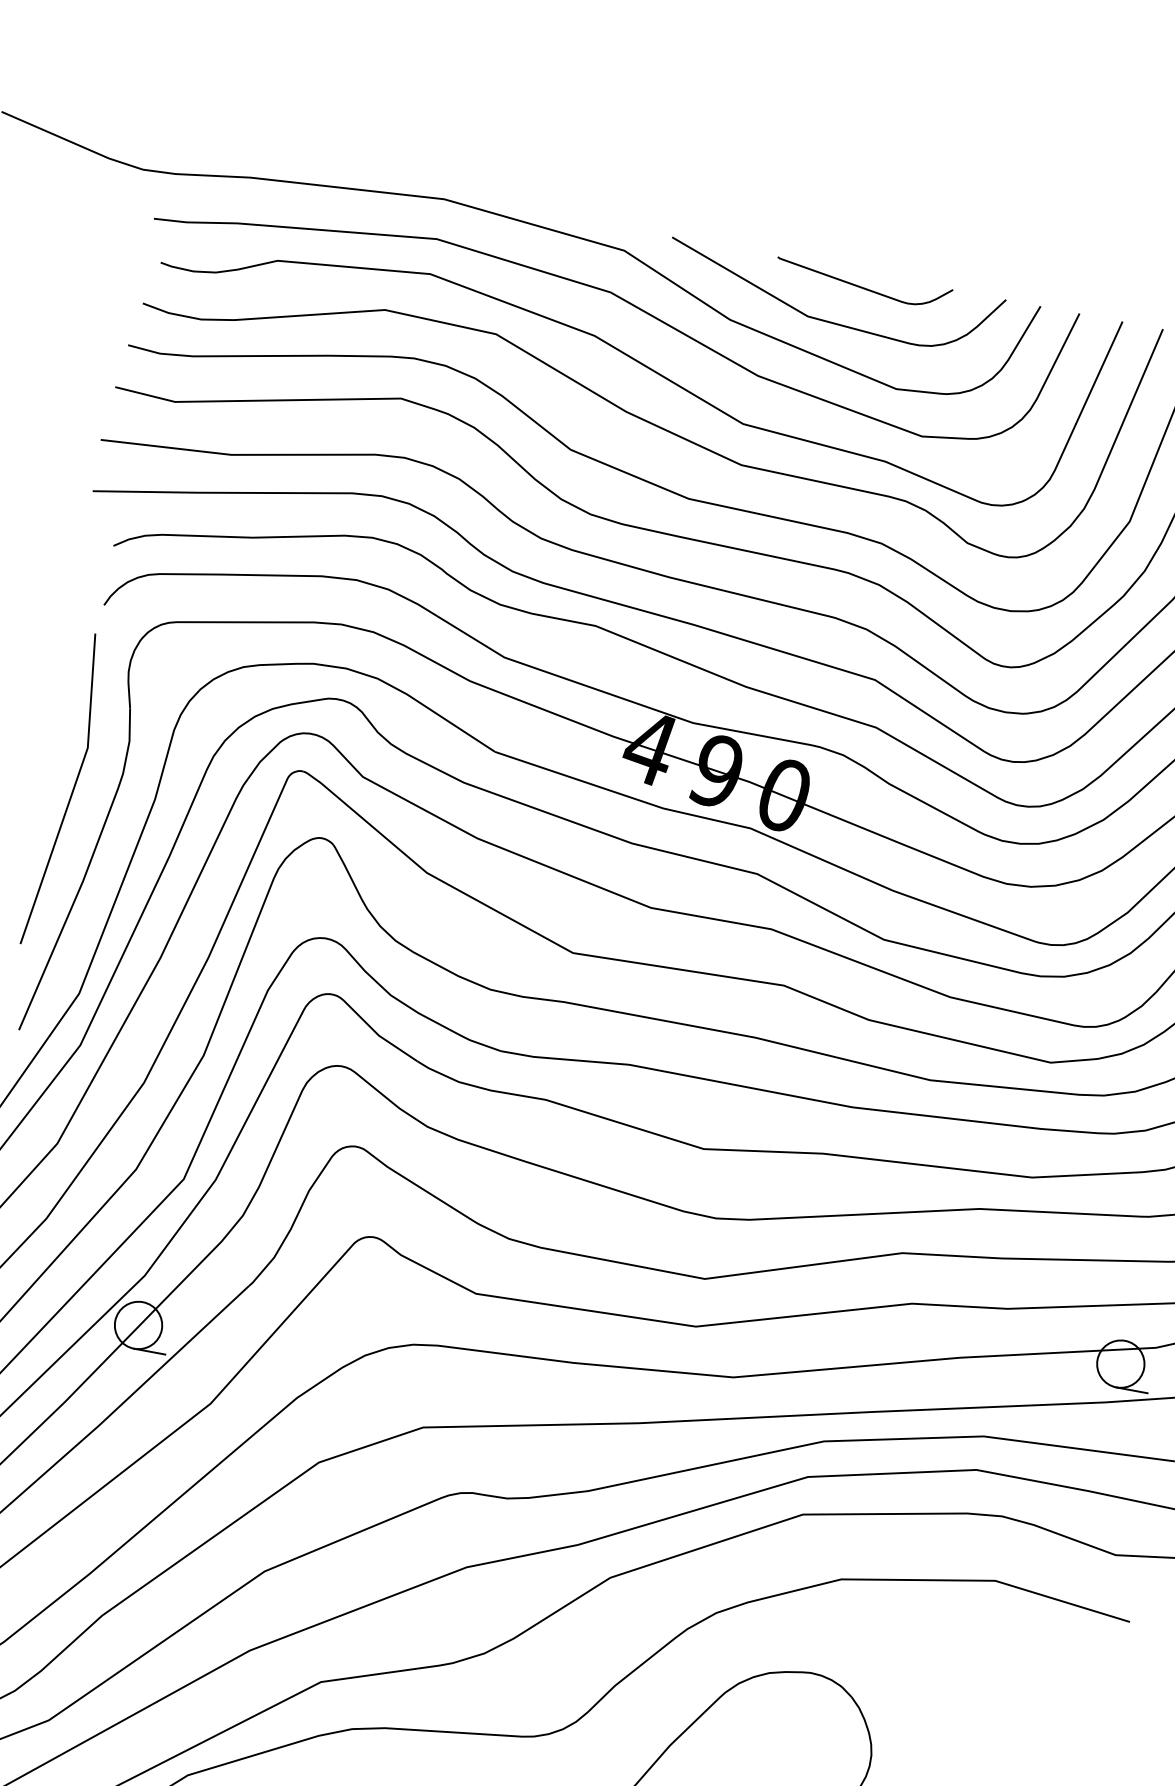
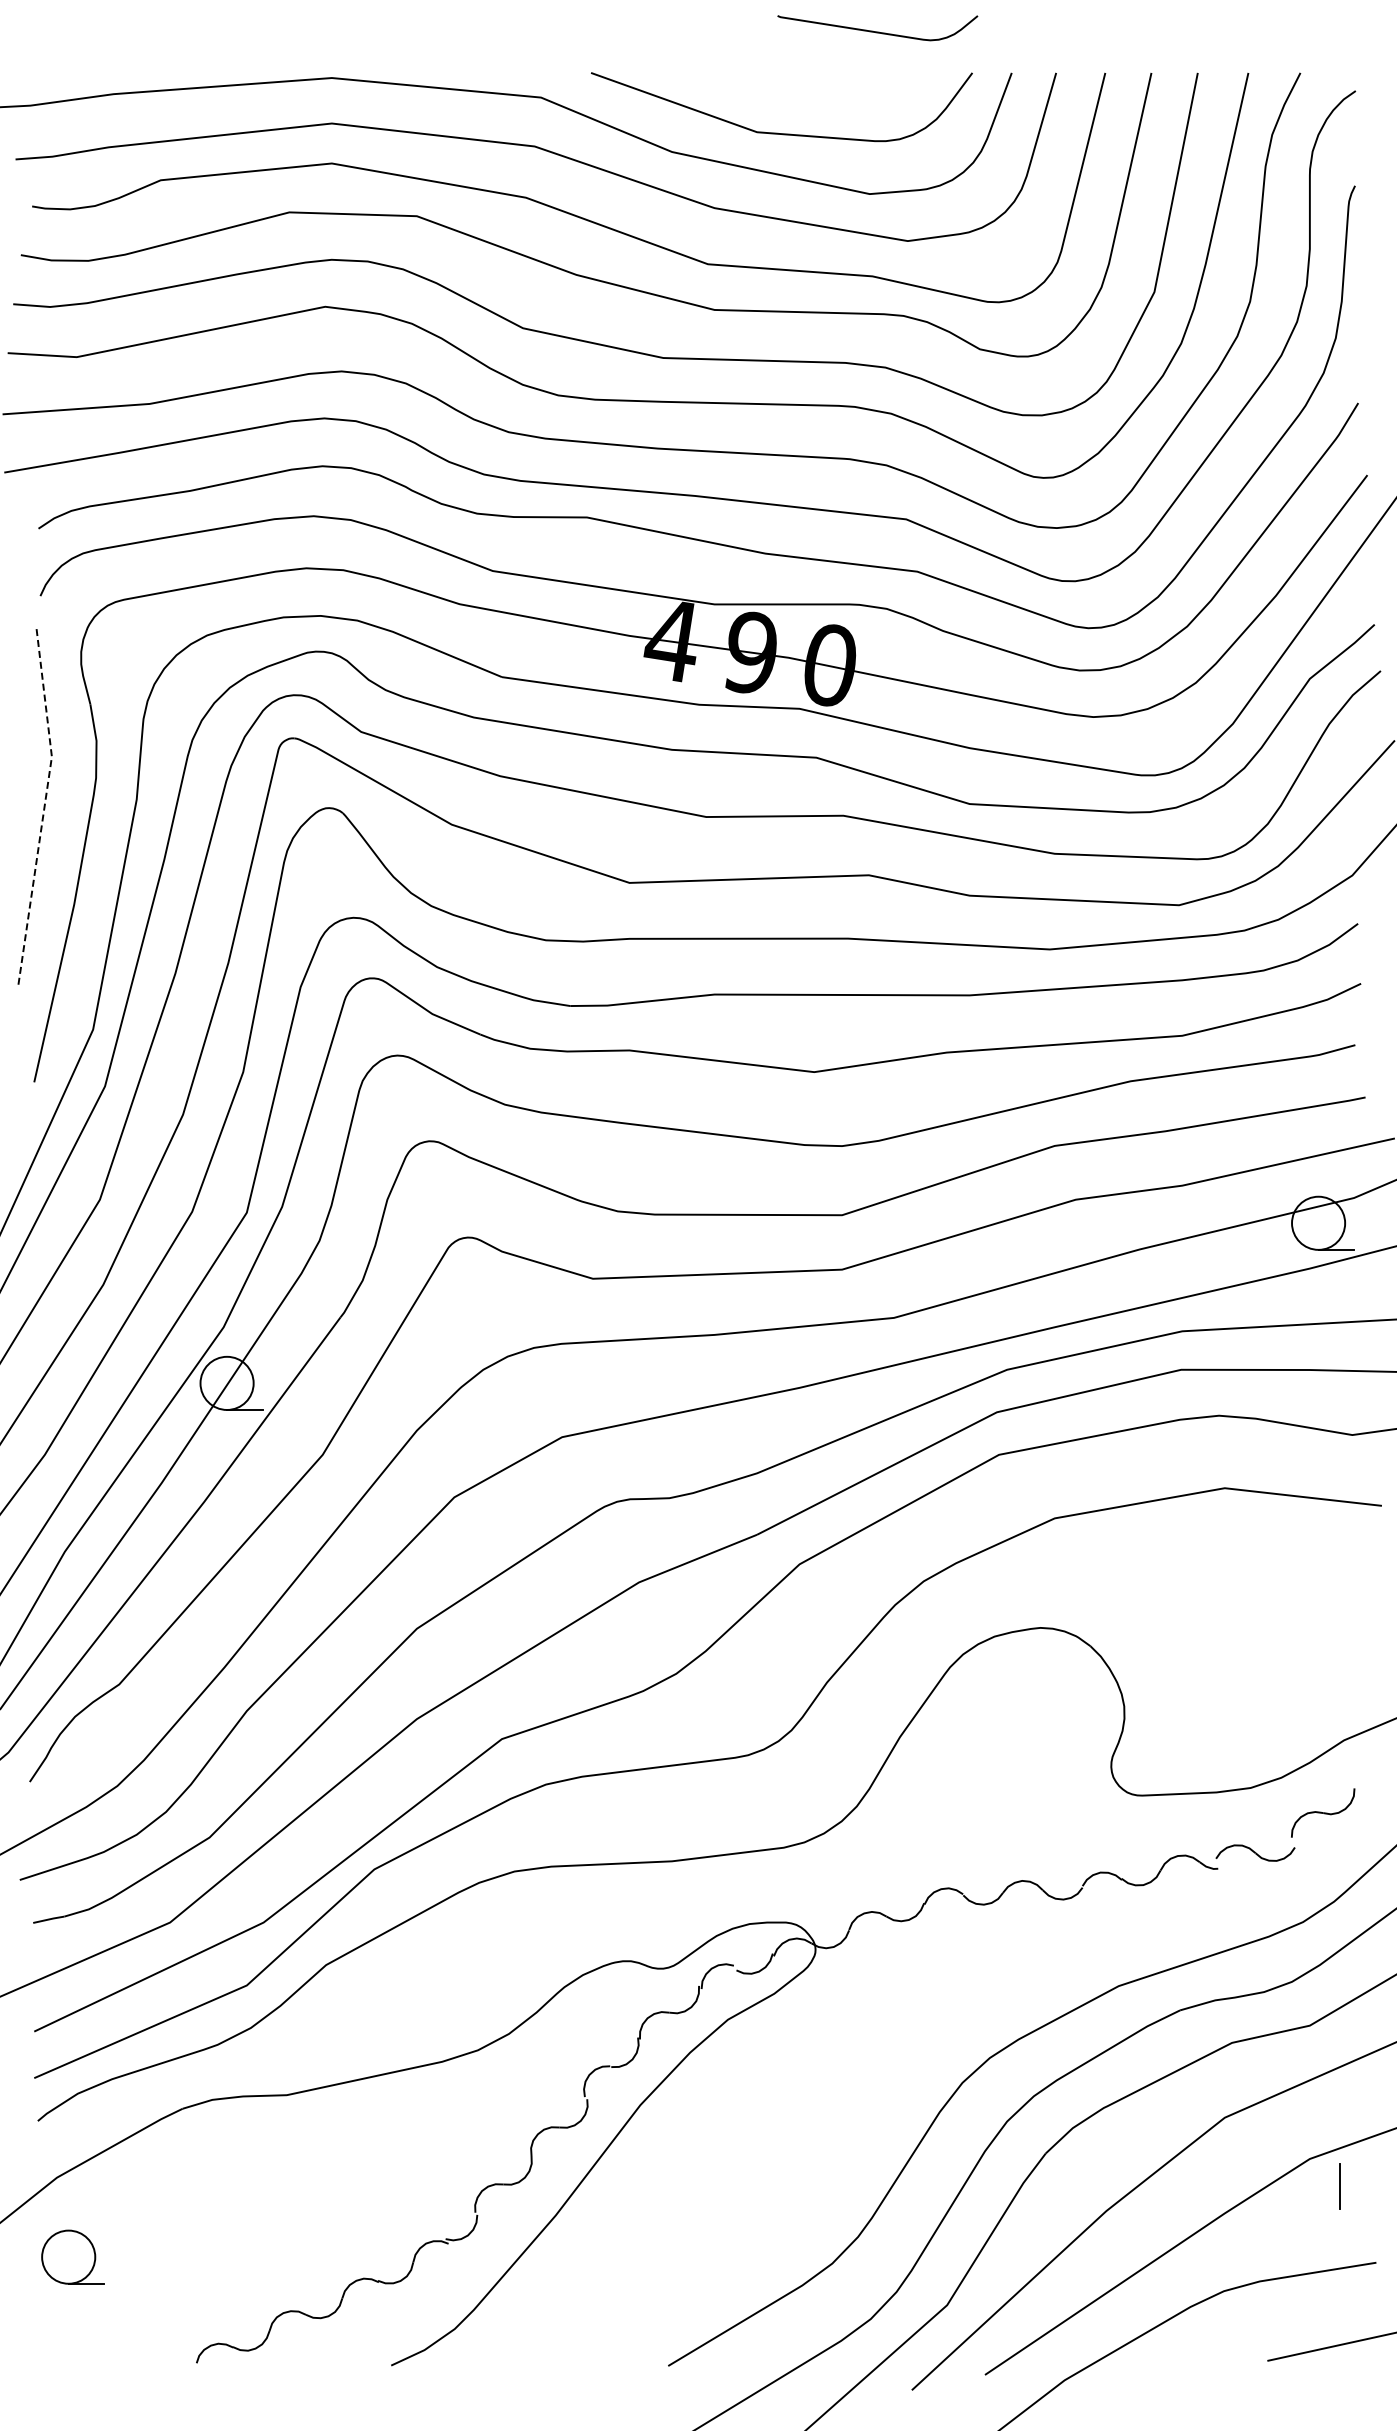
curve: (862, 287) -> (877, 31), moved
line: (72, 791) -> (44, 808), solid -> dashed

